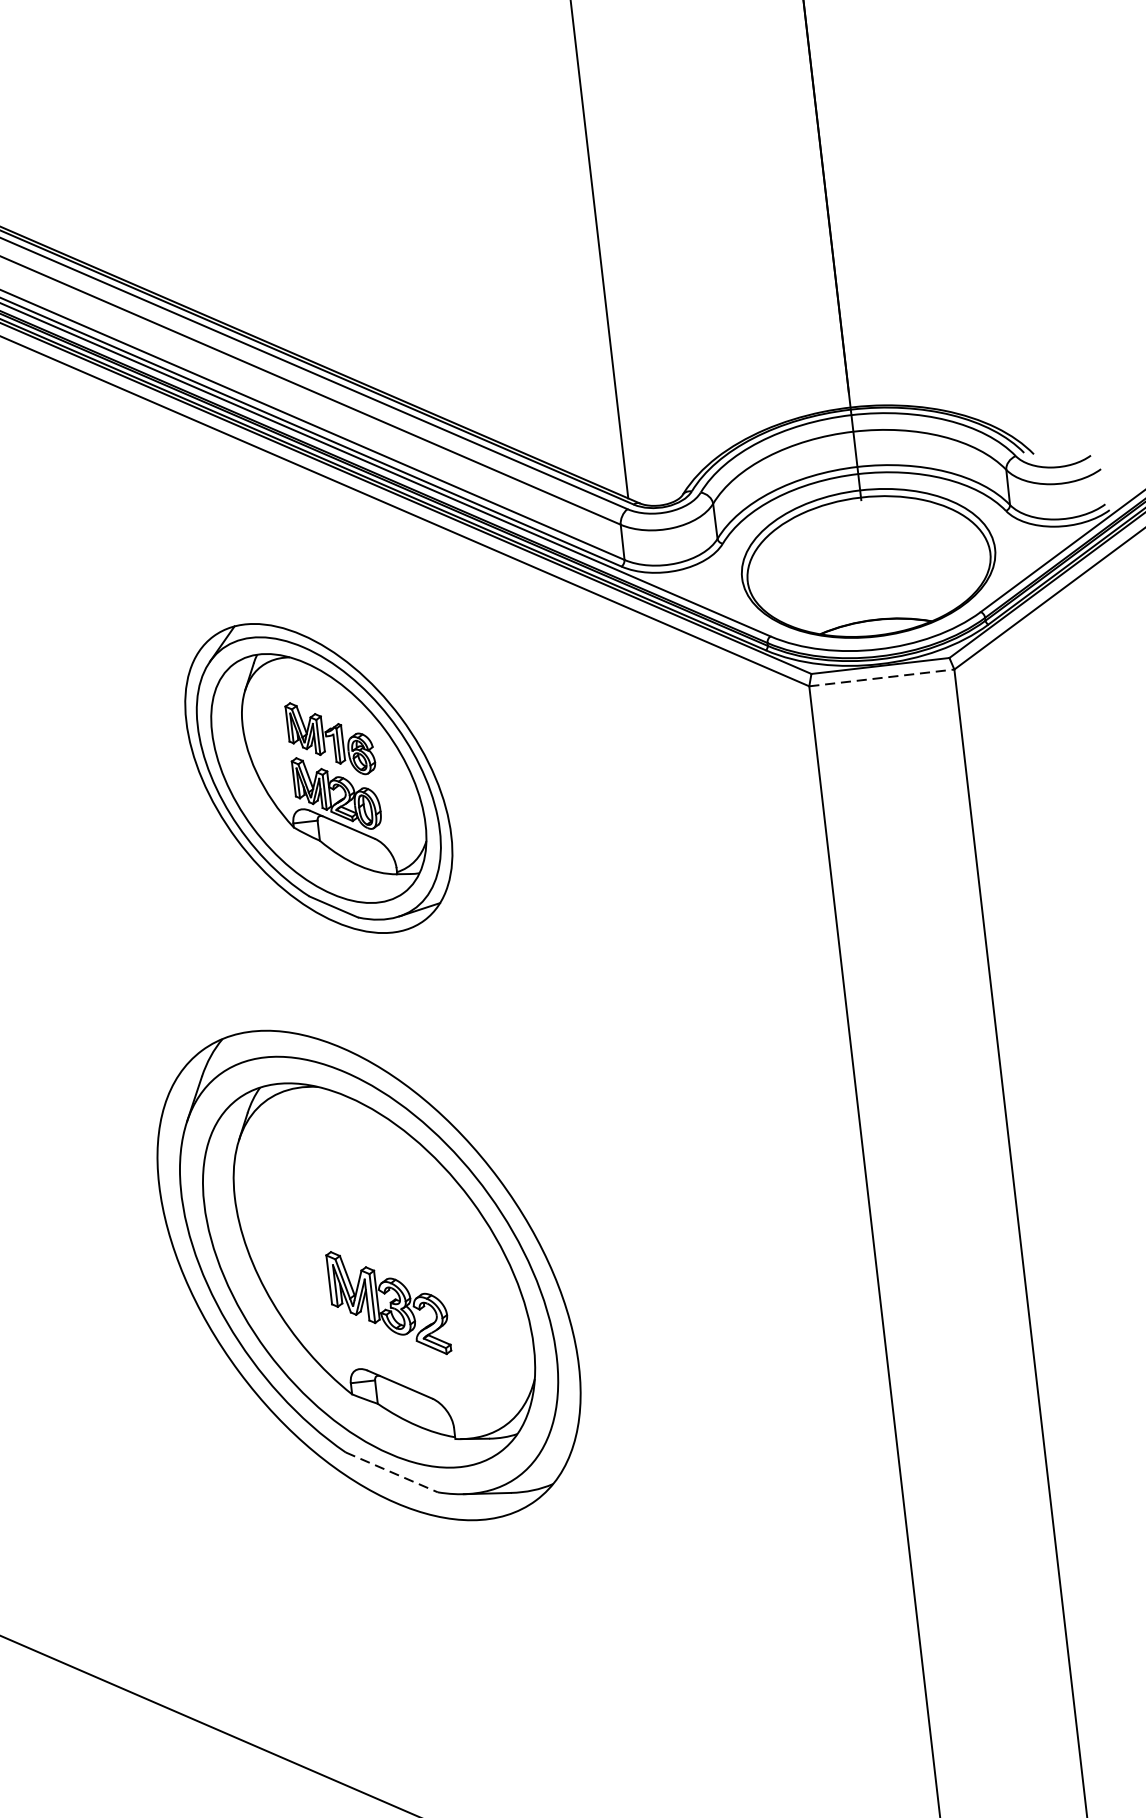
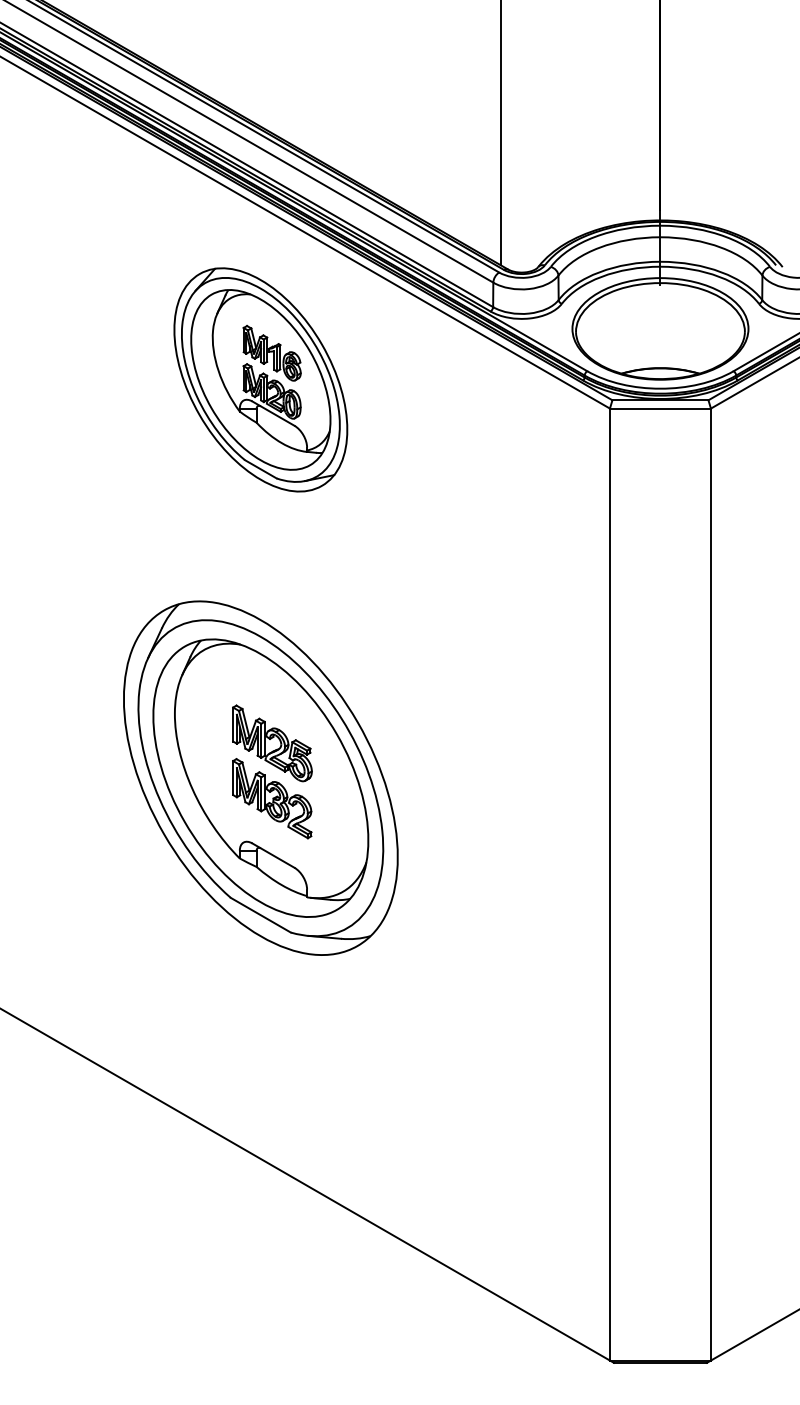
line: (881, 677) -> (660, 408), dashed -> solid
part: (318, 777) -> (260, 379), moved
part: (380, 1223) -> (272, 743), added
line: (391, 1472) -> (260, 915), dashed -> solid

